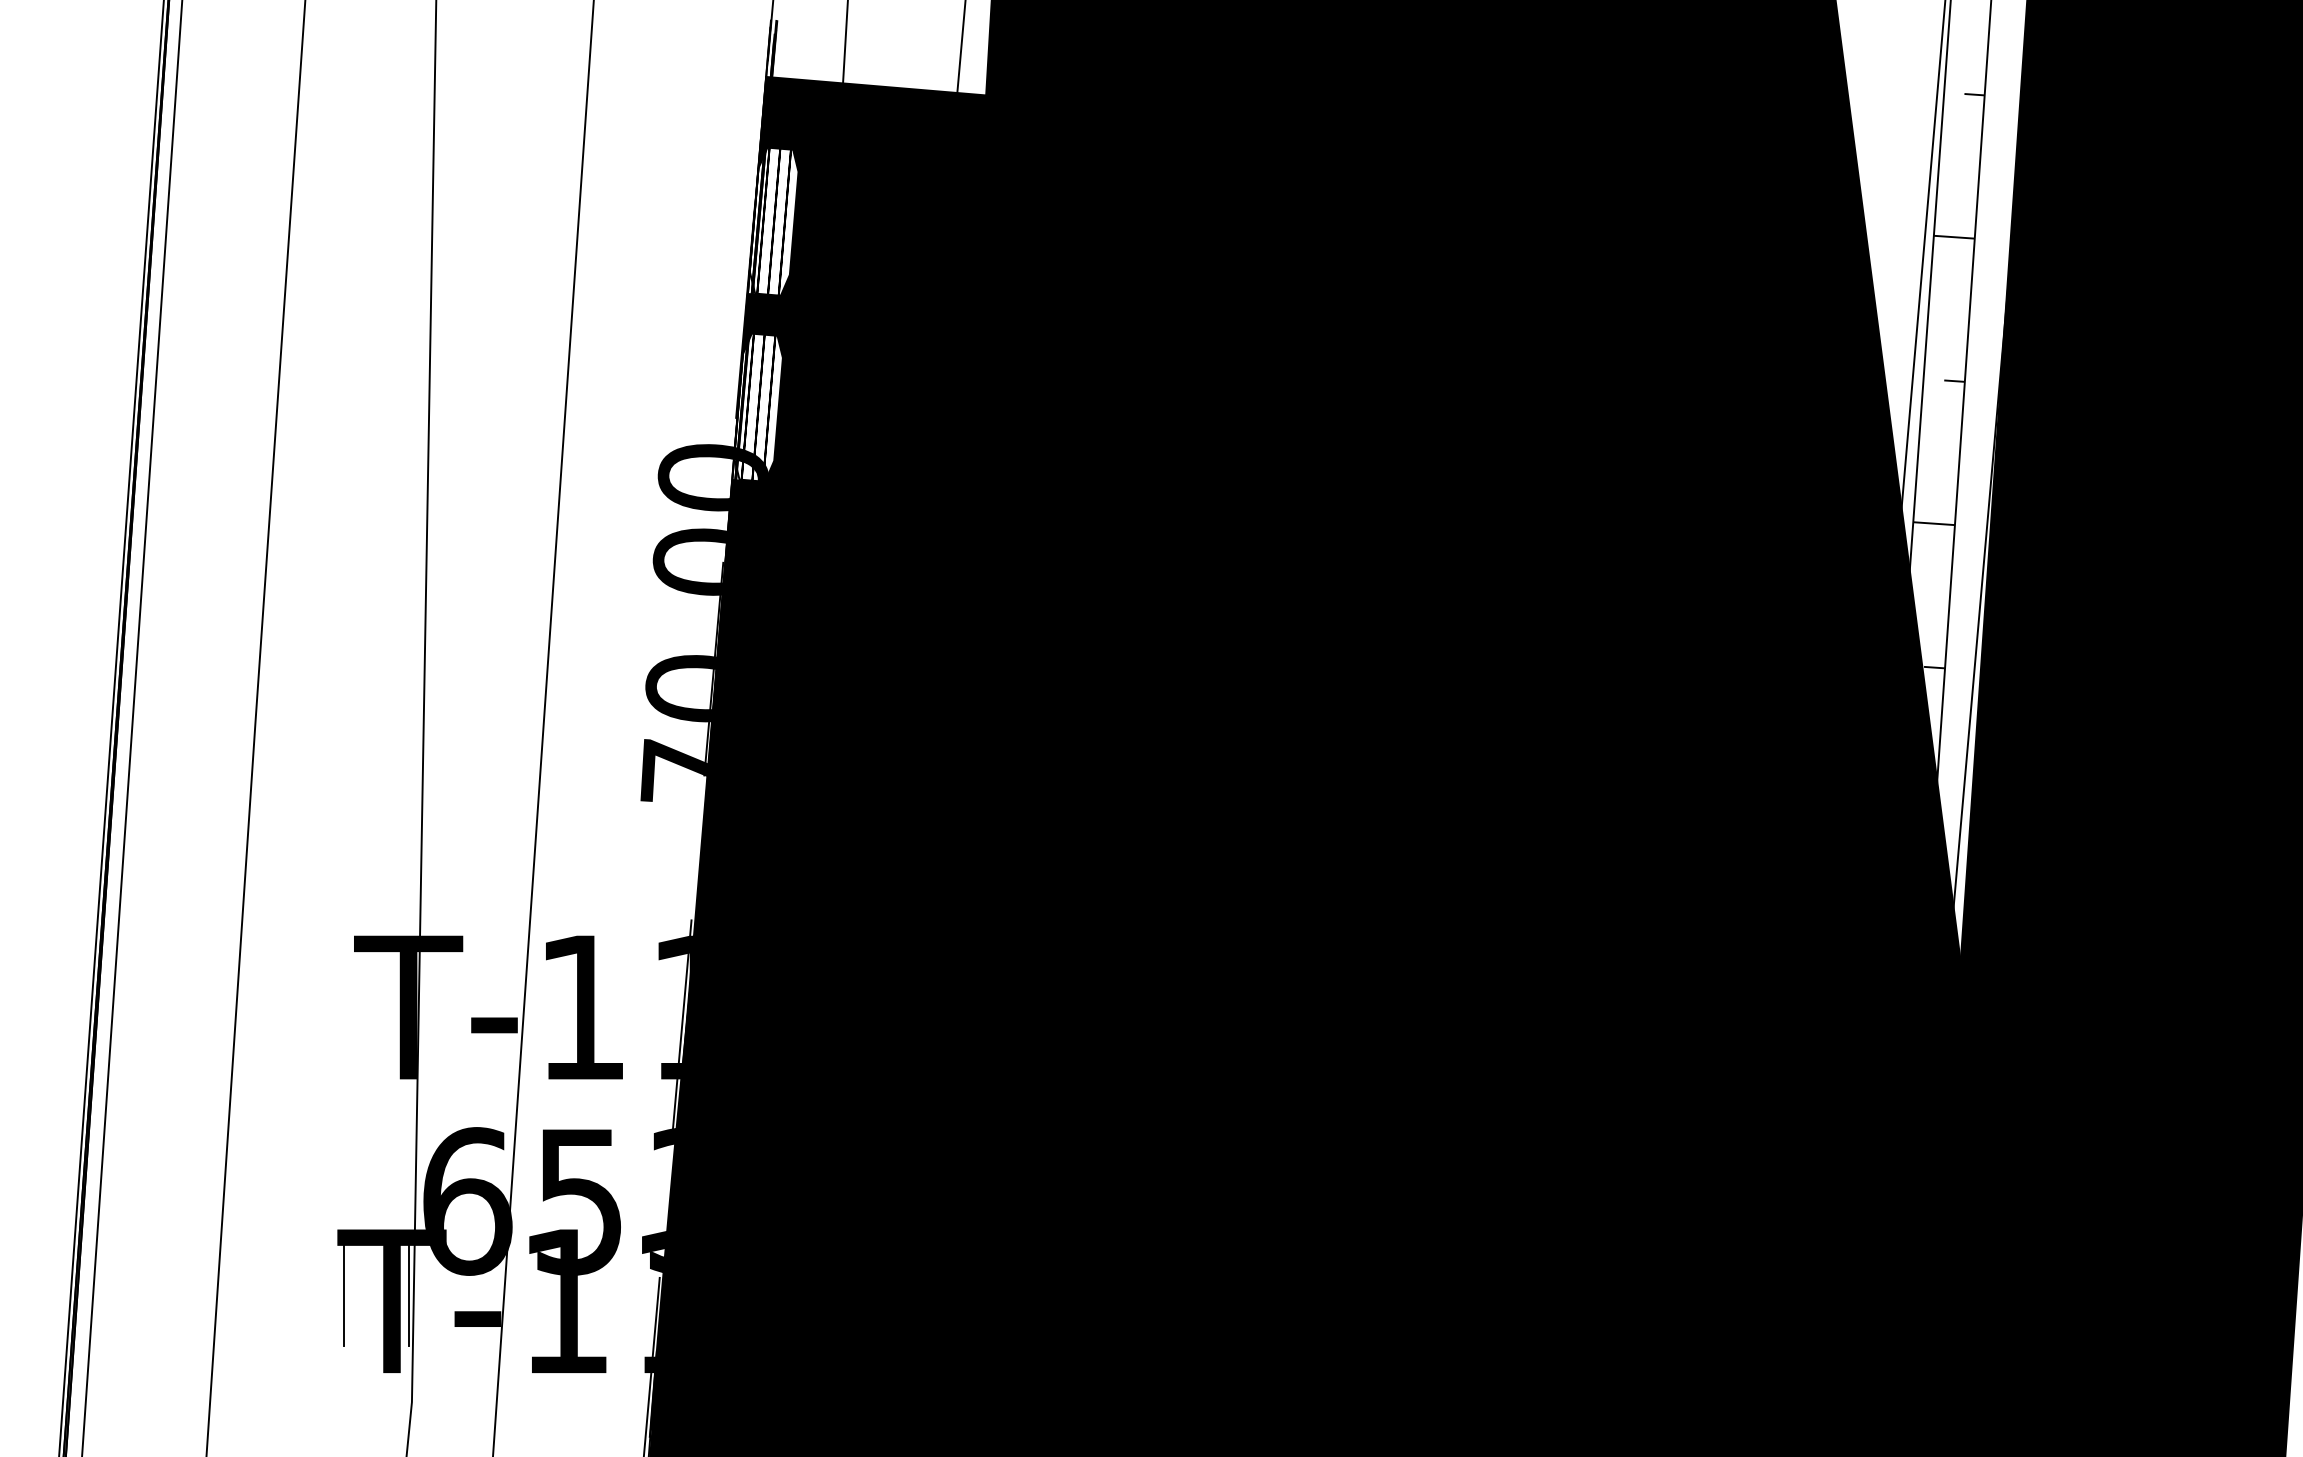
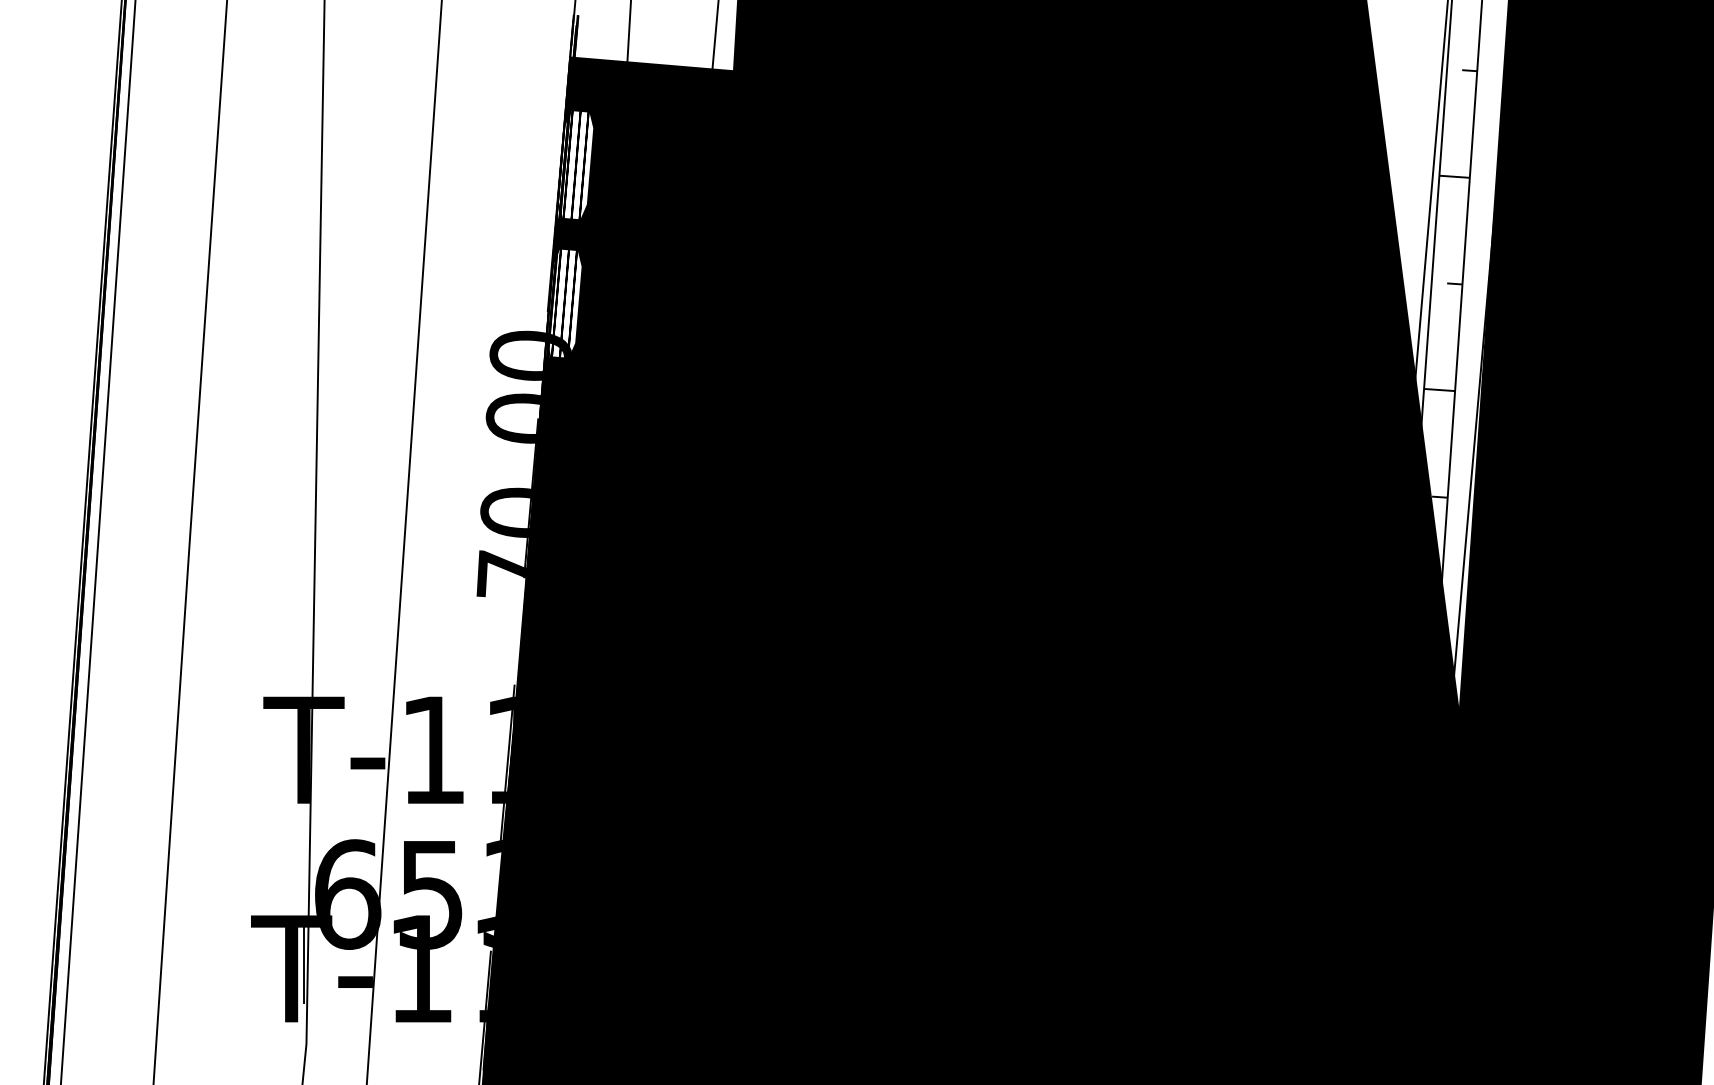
line: (343, 1291) -> (255, 961), removed

